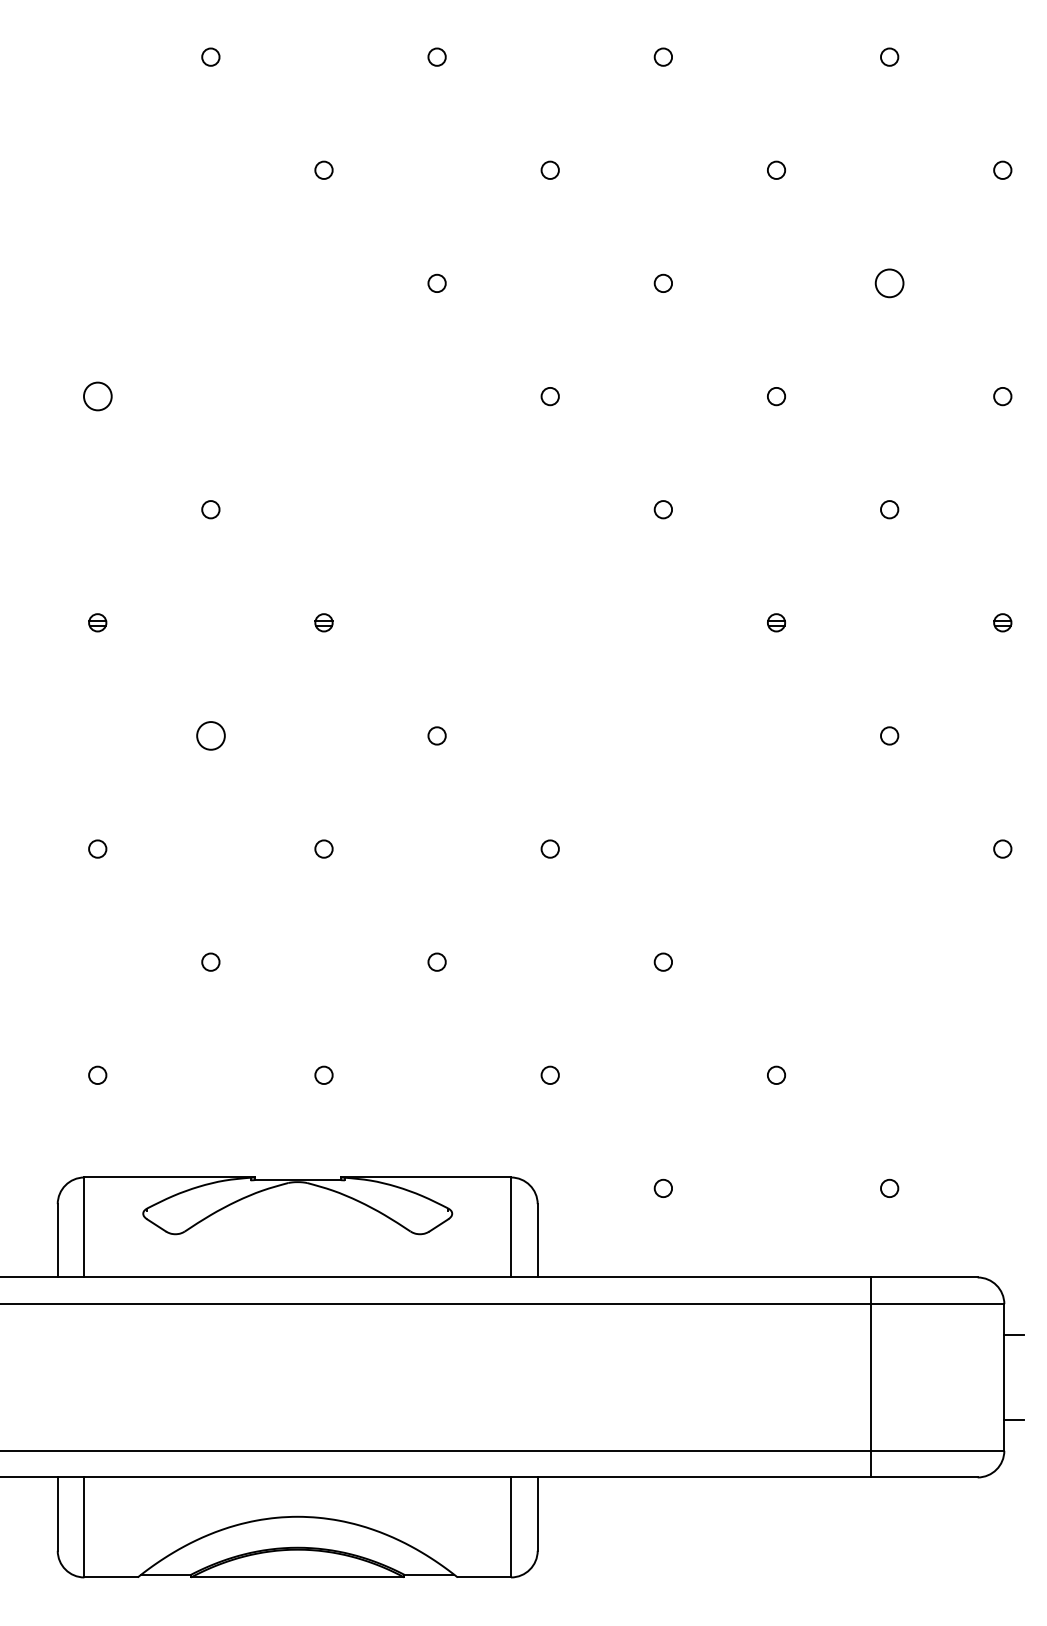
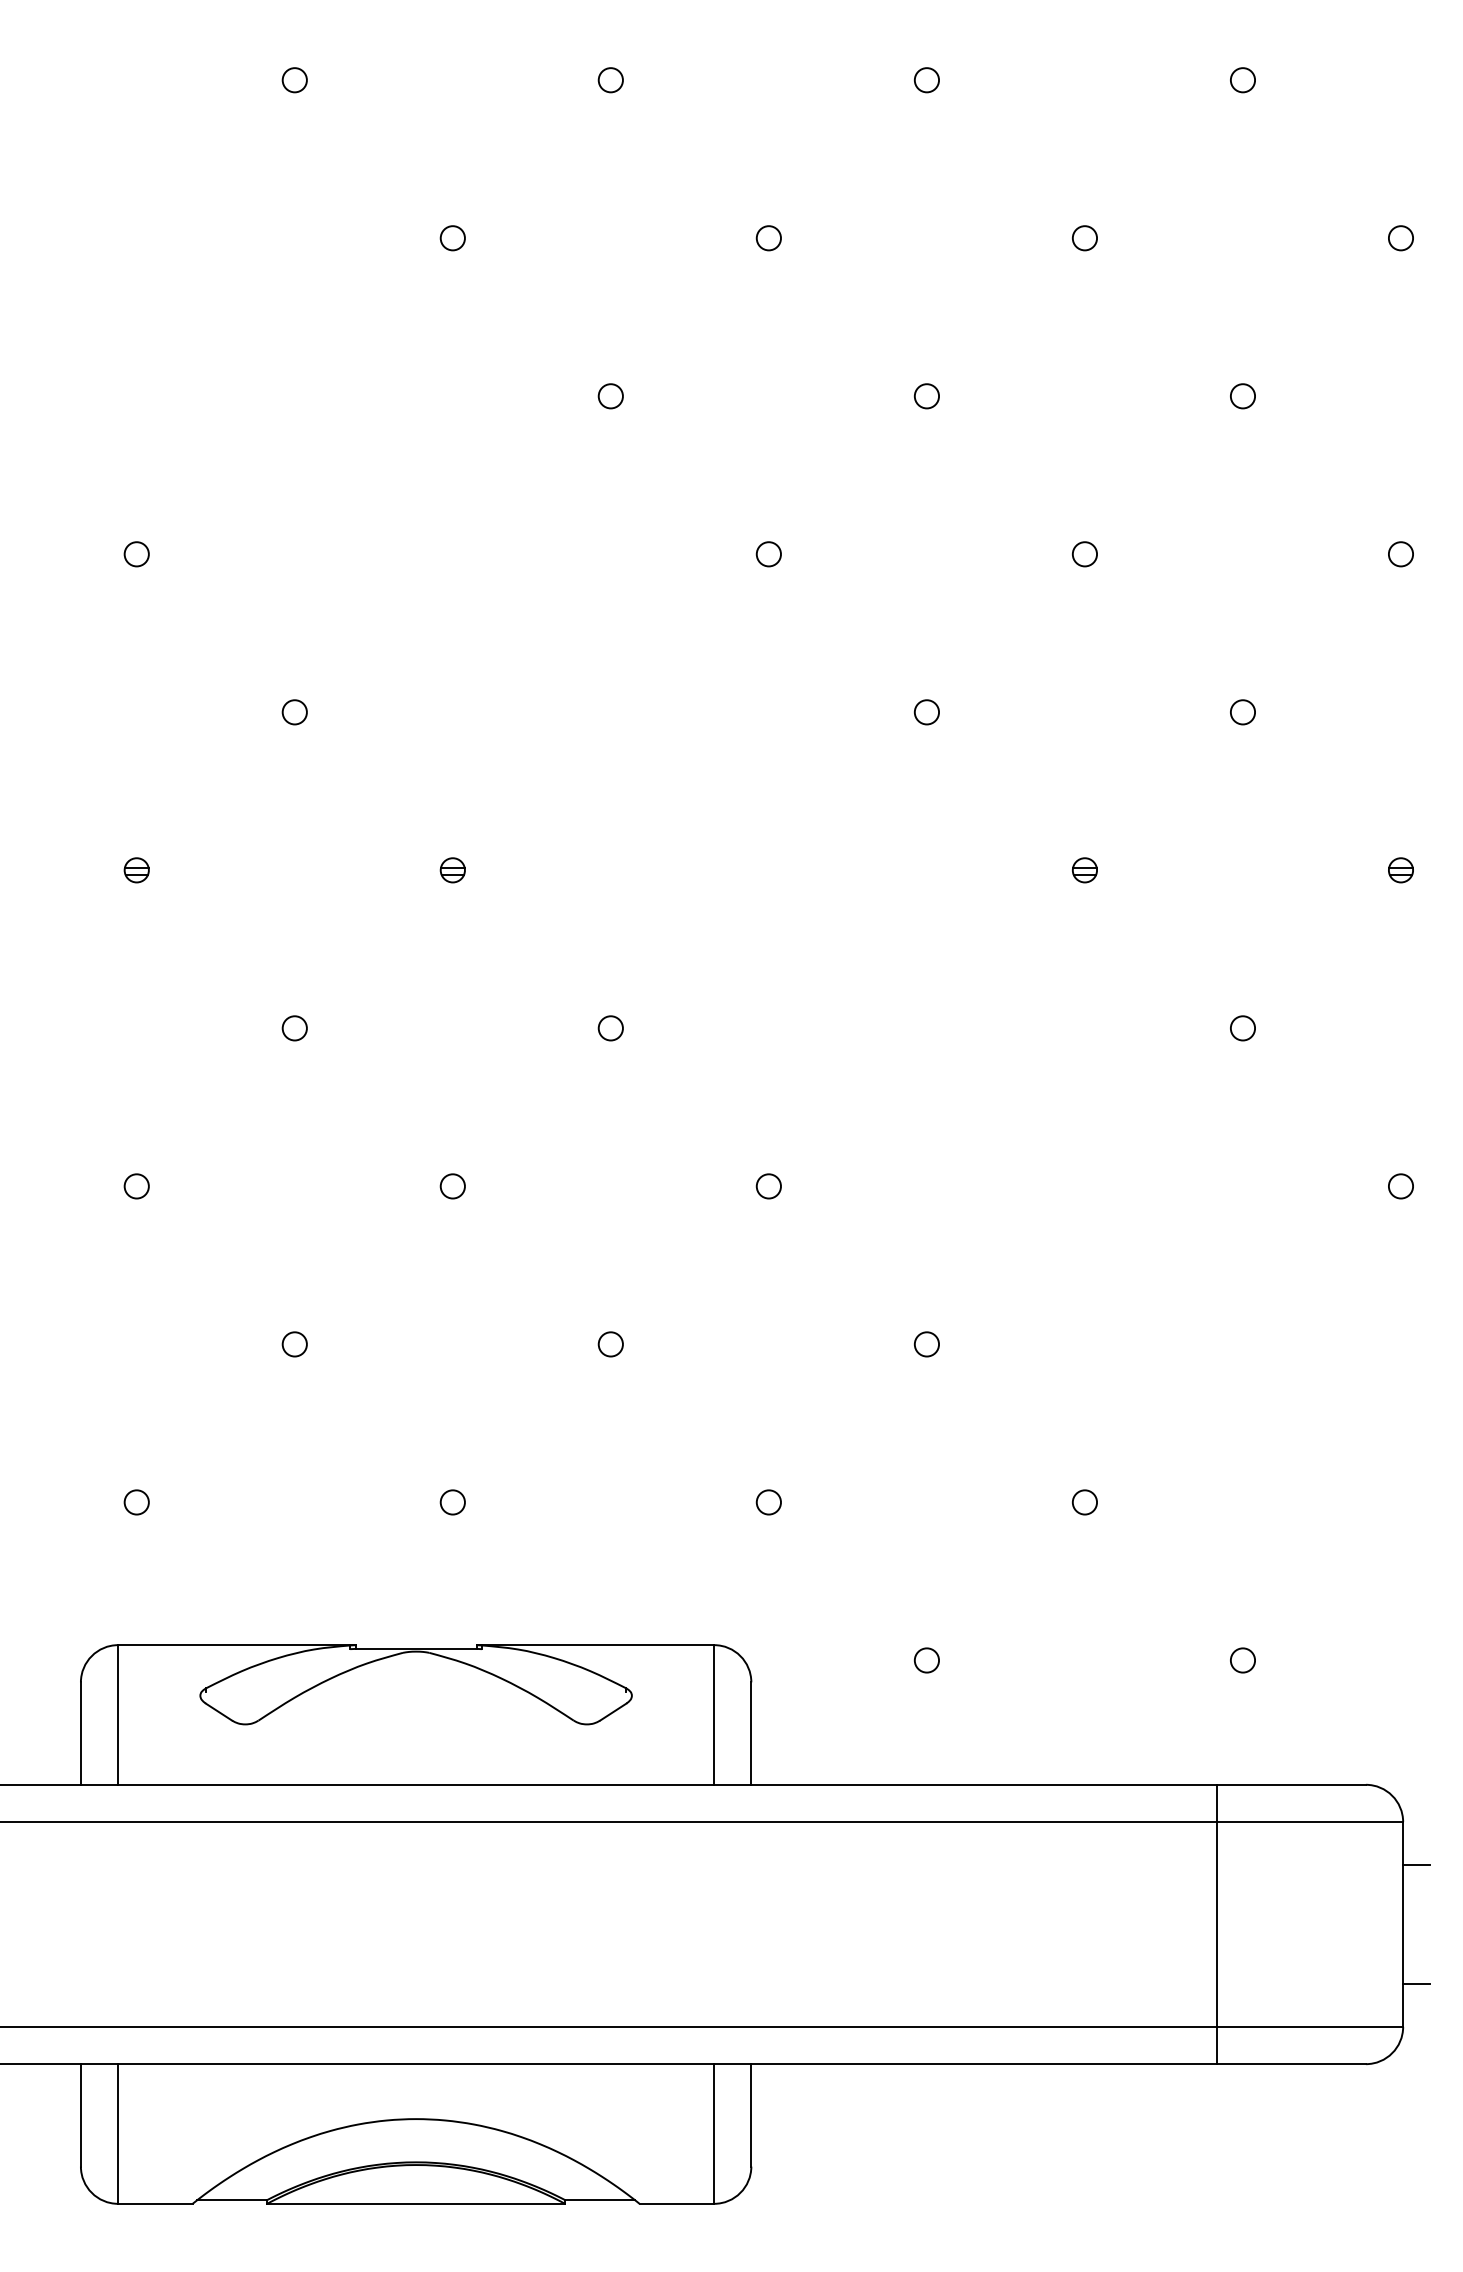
circle: (889, 283) -> (1242, 396), size x0.62
circle: (97, 396) -> (136, 554), size x0.62
circle: (210, 736) -> (294, 1028), size x0.62

